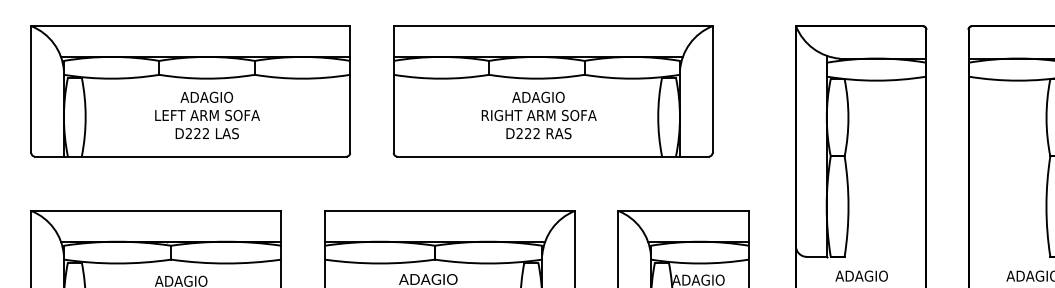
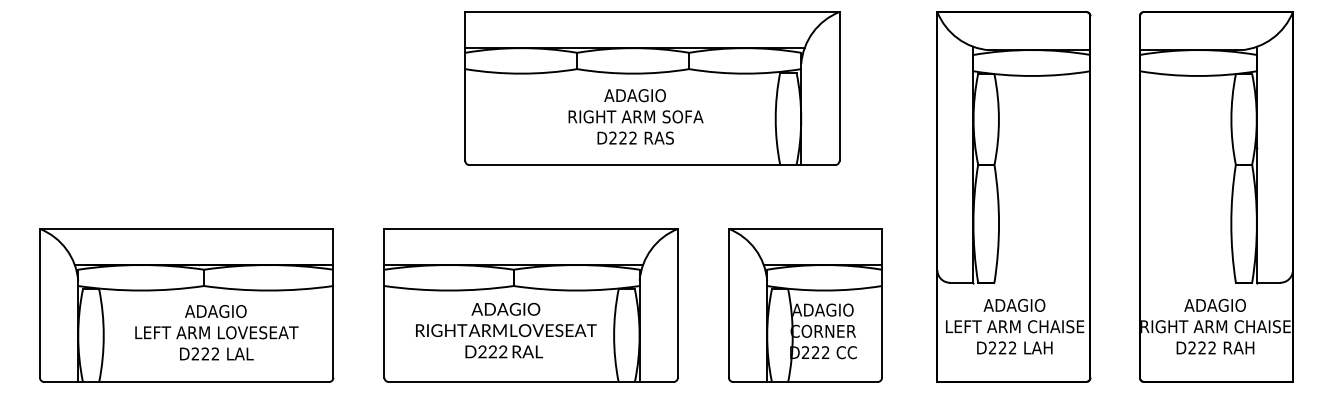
part: (191, 91) -> (227, 88), removed

